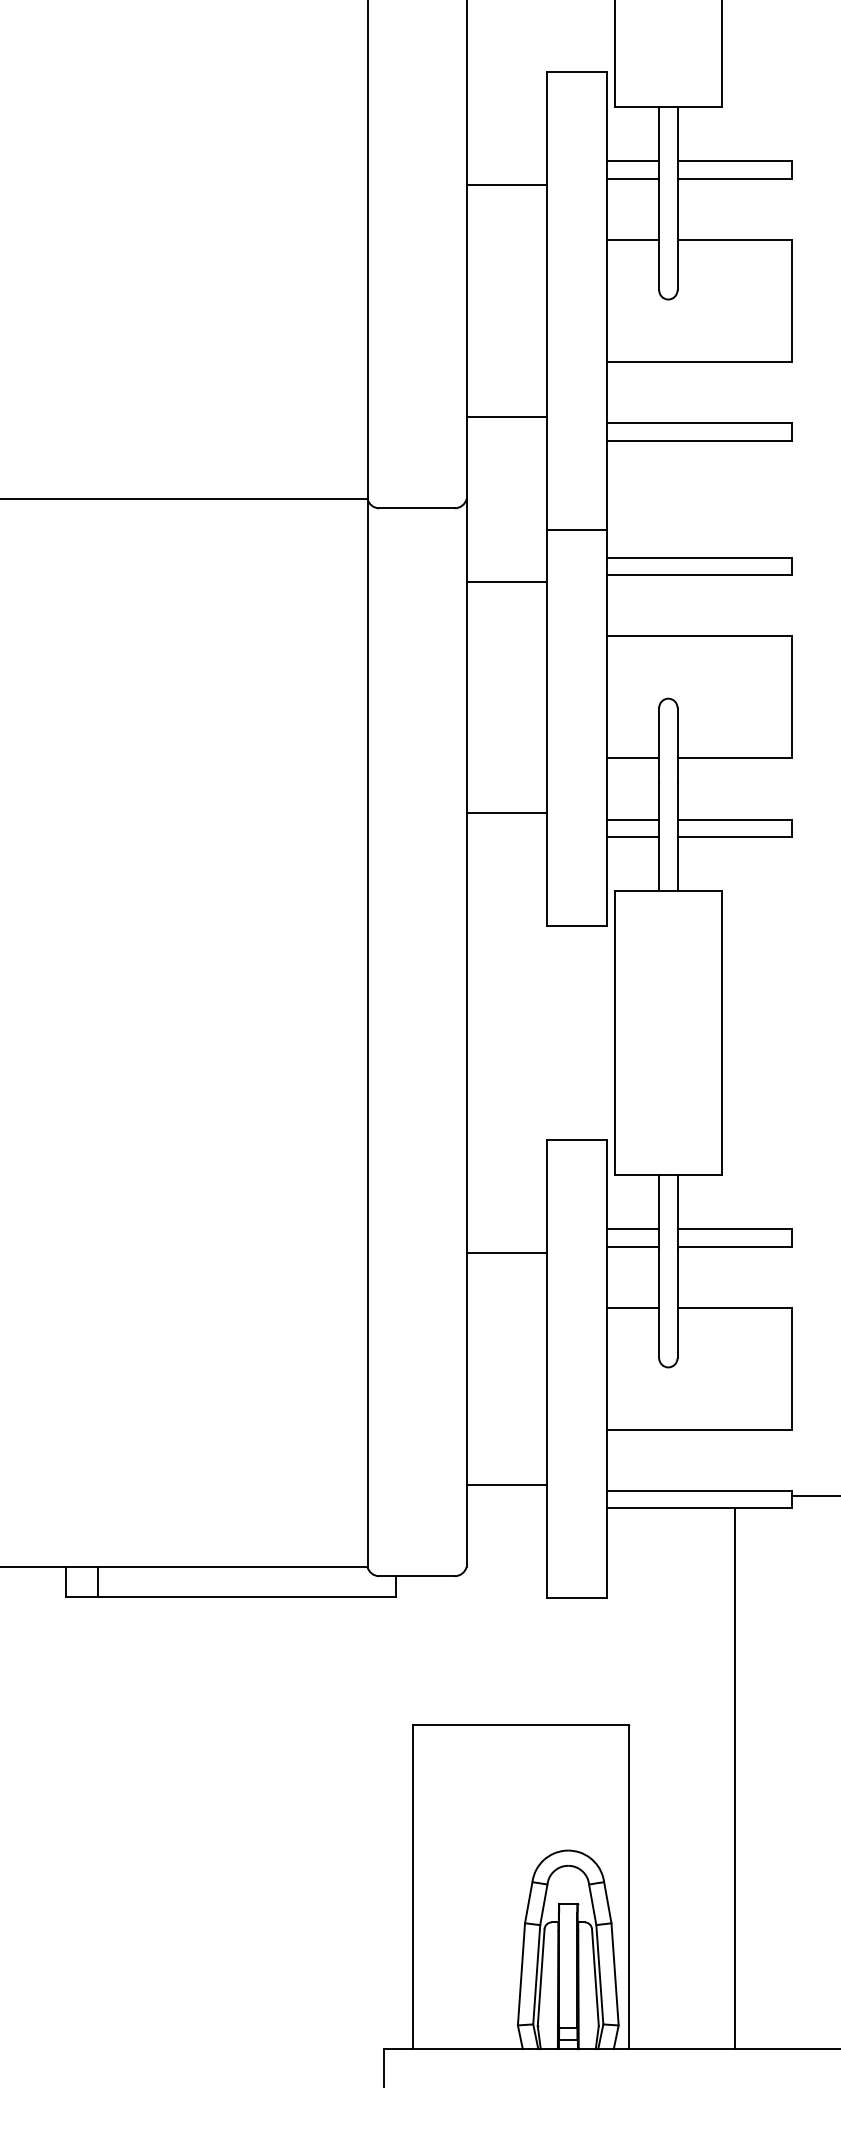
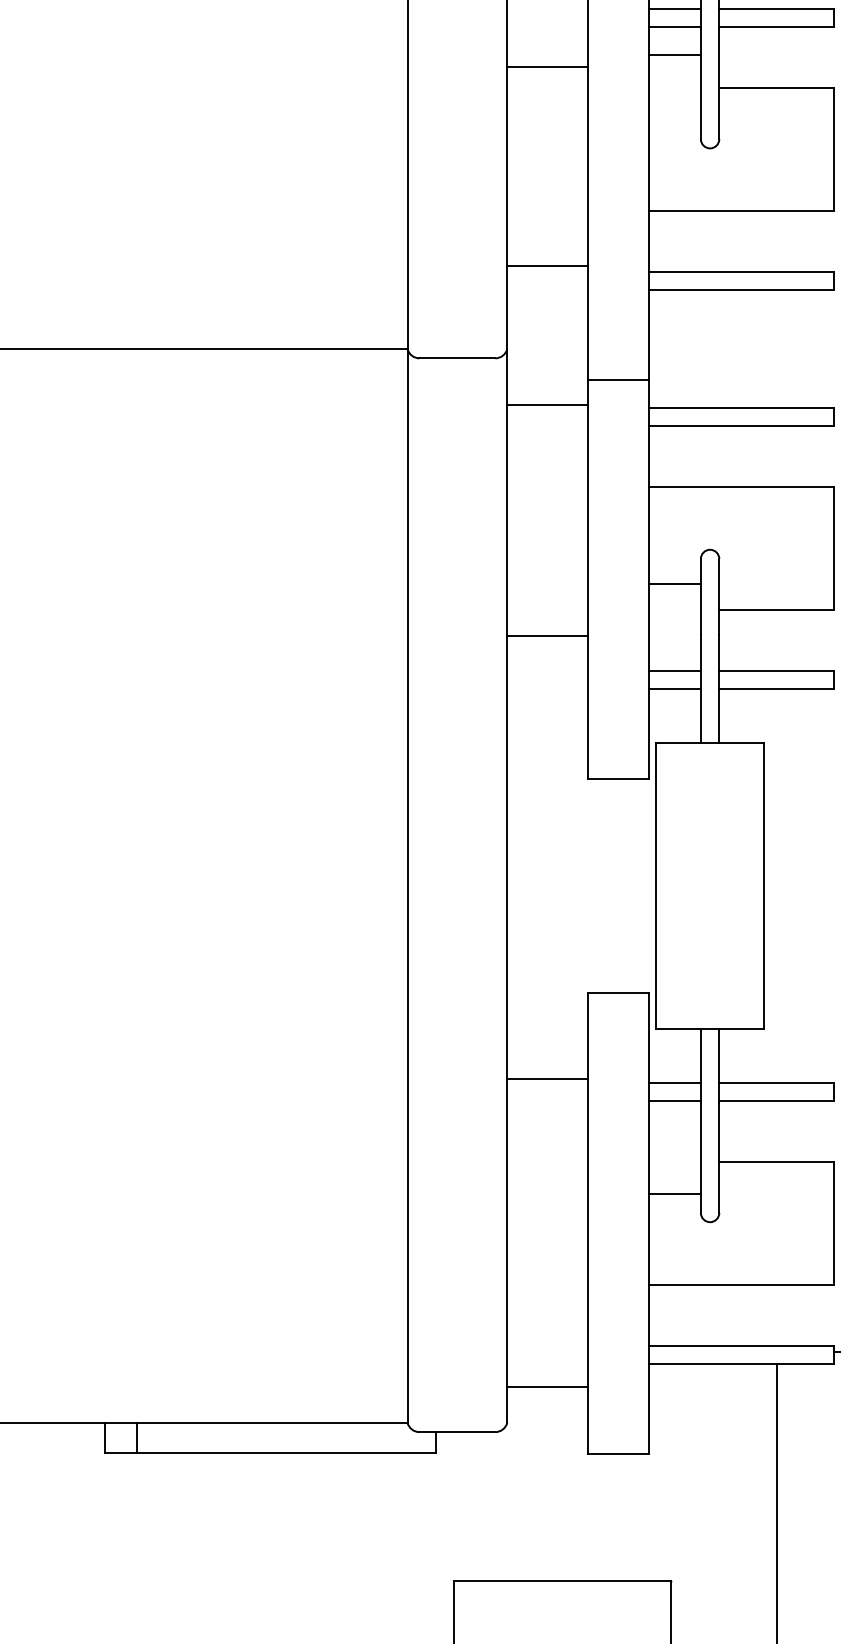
line: (506, 184) -> (547, 66), moved
line: (633, 239) -> (675, 54), moved
line: (506, 581) -> (547, 404), moved
line: (633, 758) -> (675, 583), moved
line: (506, 813) -> (547, 636), moved
line: (506, 1252) -> (547, 1078), moved
line: (633, 1307) -> (675, 1194), moved
line: (506, 1484) -> (547, 1387), moved

